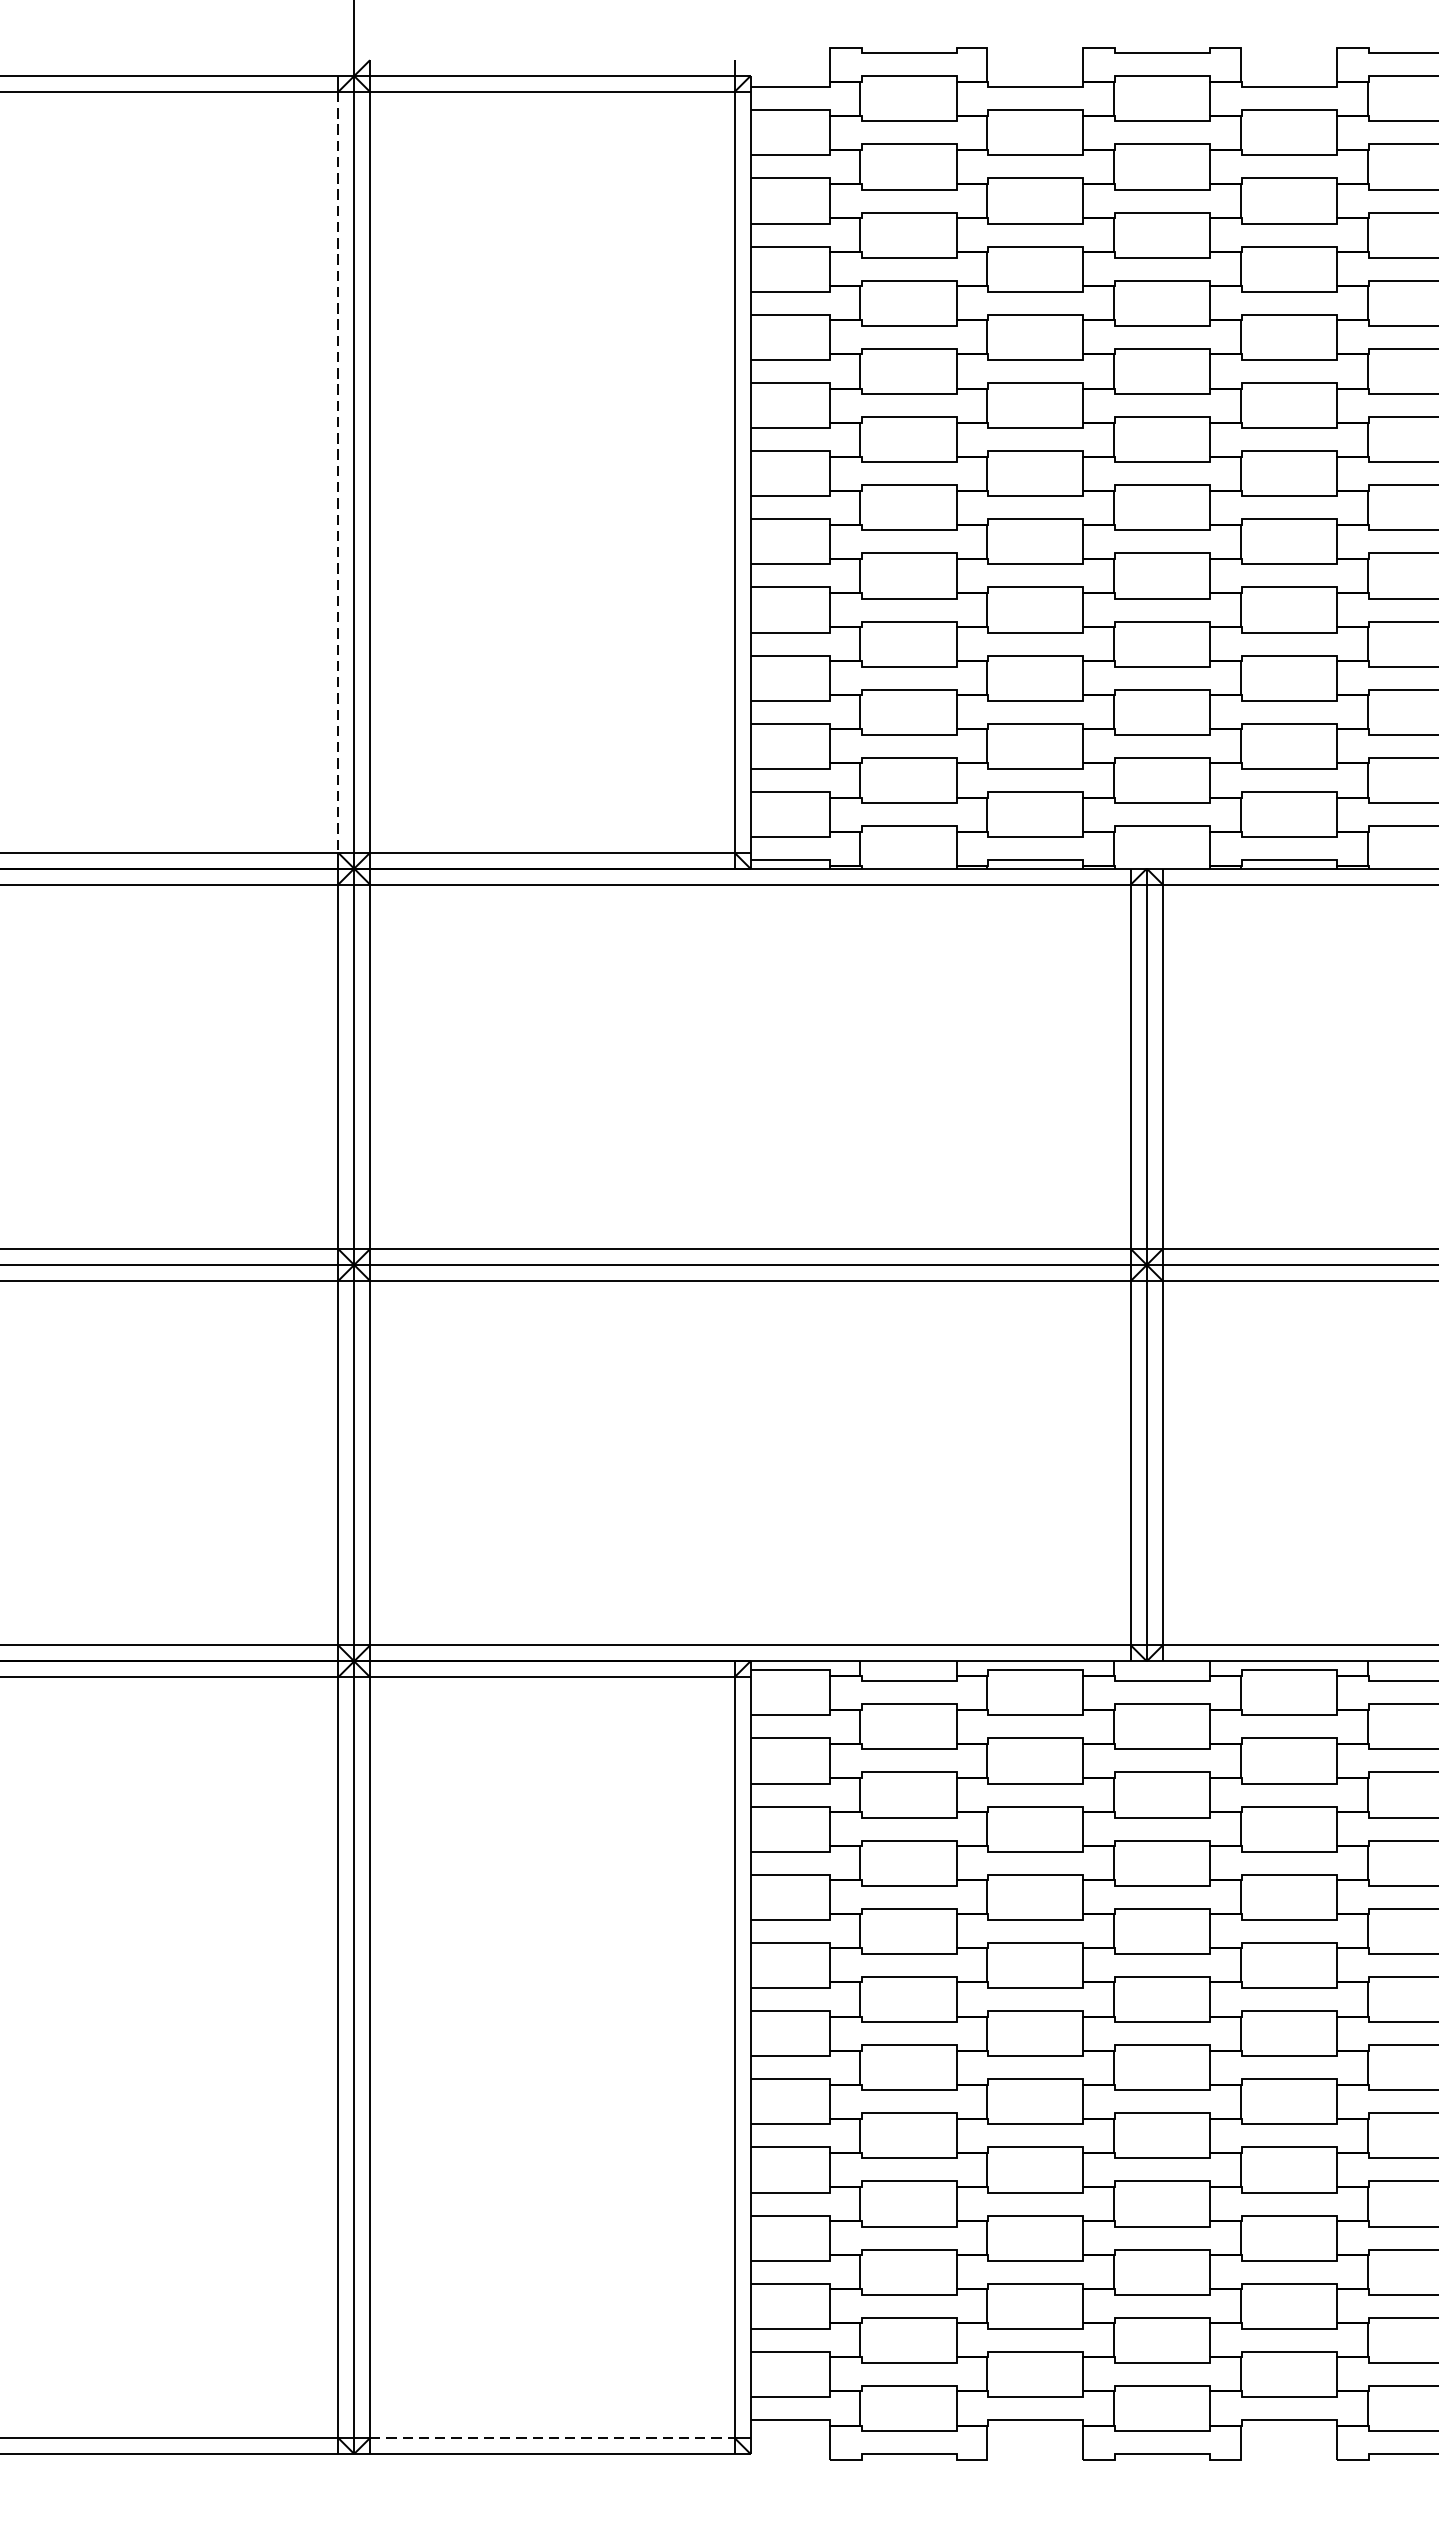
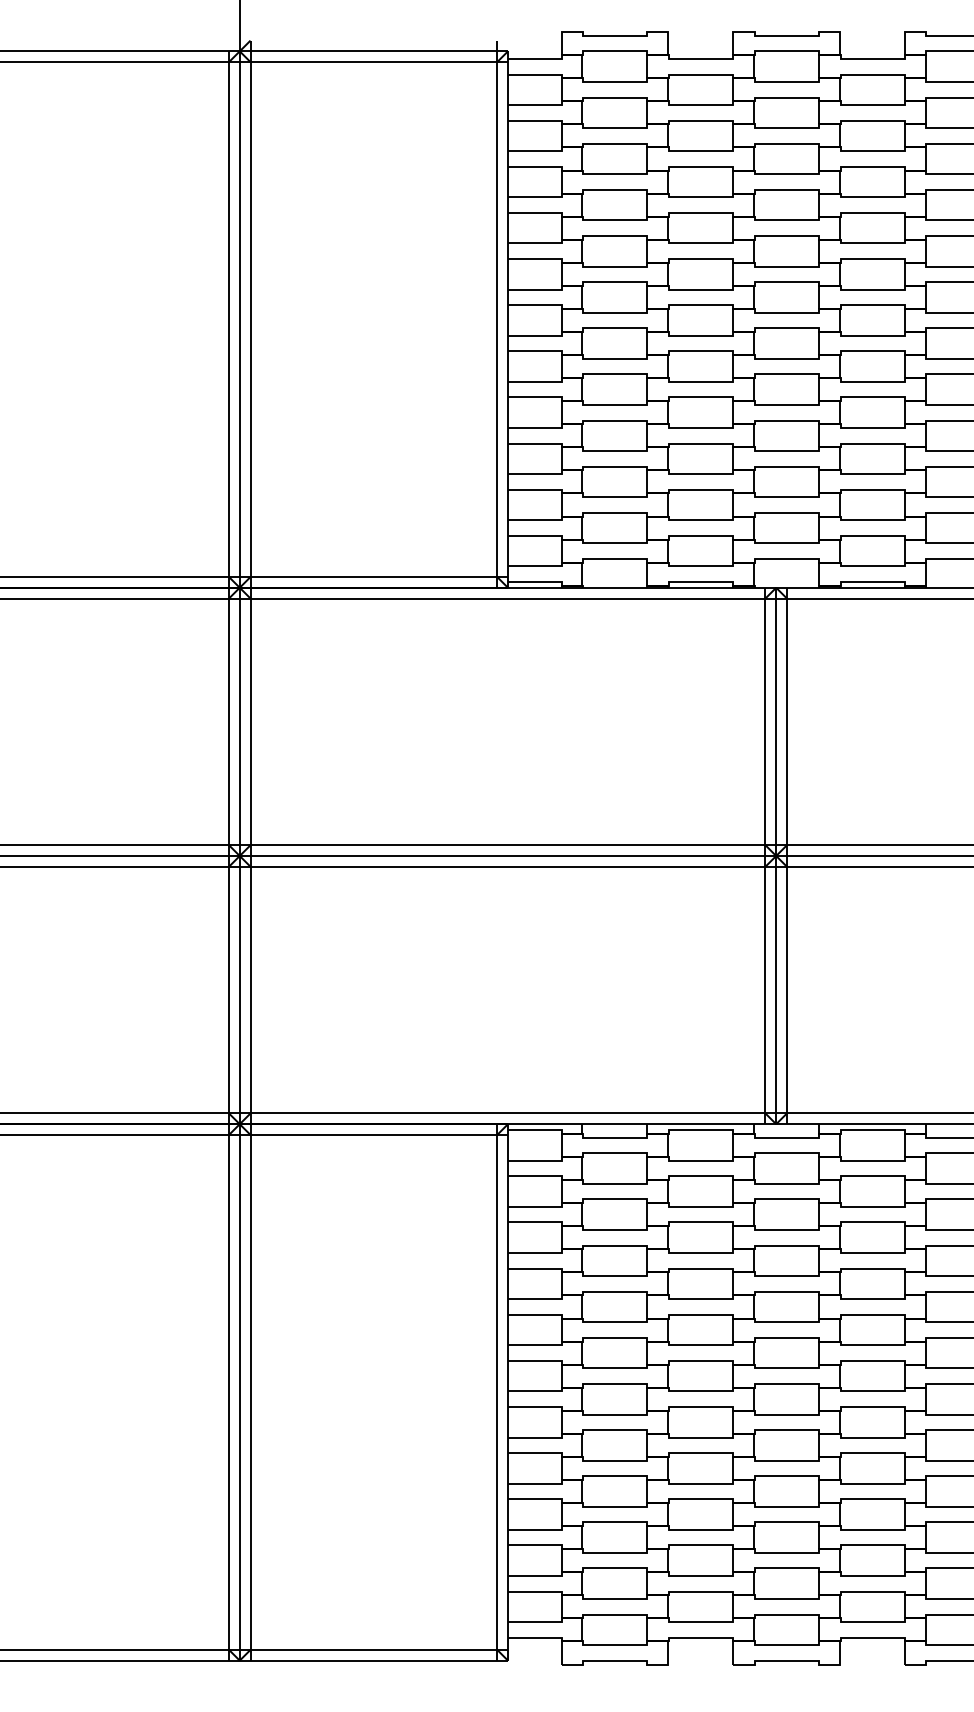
line: (339, 473) -> (229, 320), dashed -> solid
line: (553, 2437) -> (374, 1649), dashed -> solid

